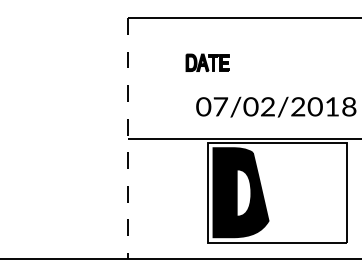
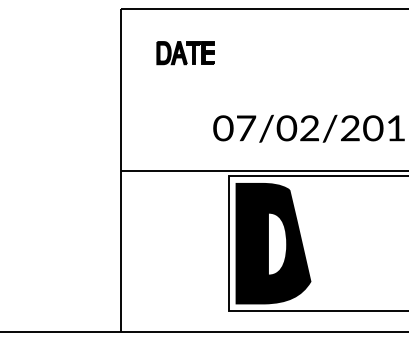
part: (207, 62) -> (185, 52), moved
line: (127, 139) -> (121, 172), dashed -> solid

